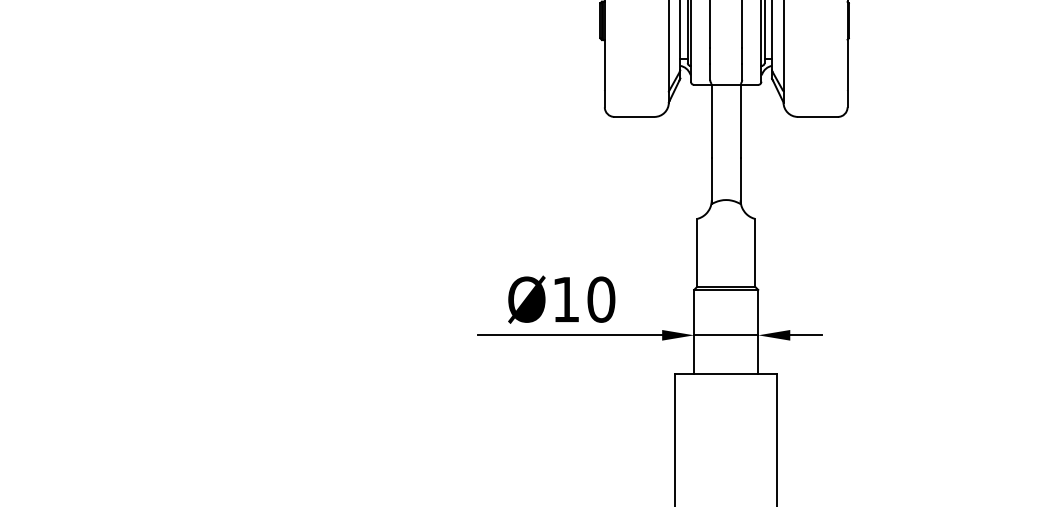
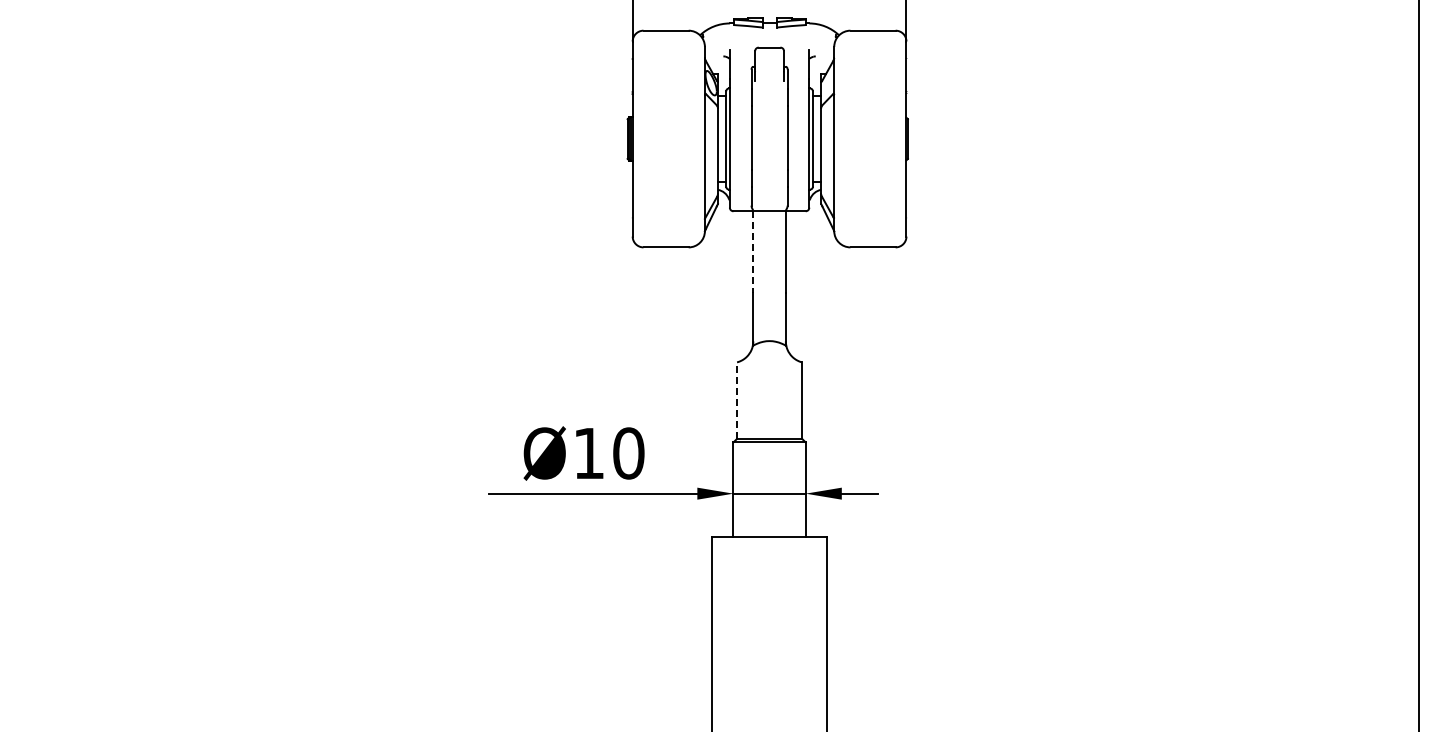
line: (711, 121) -> (753, 252), solid -> dashed
line: (697, 252) -> (737, 400), solid -> dashed

